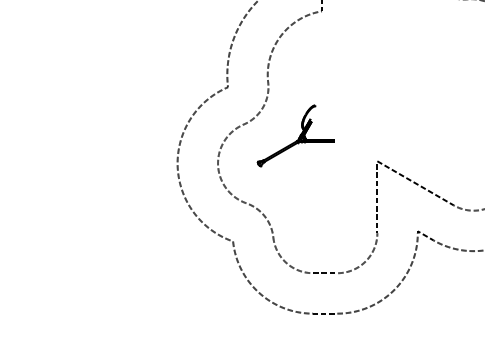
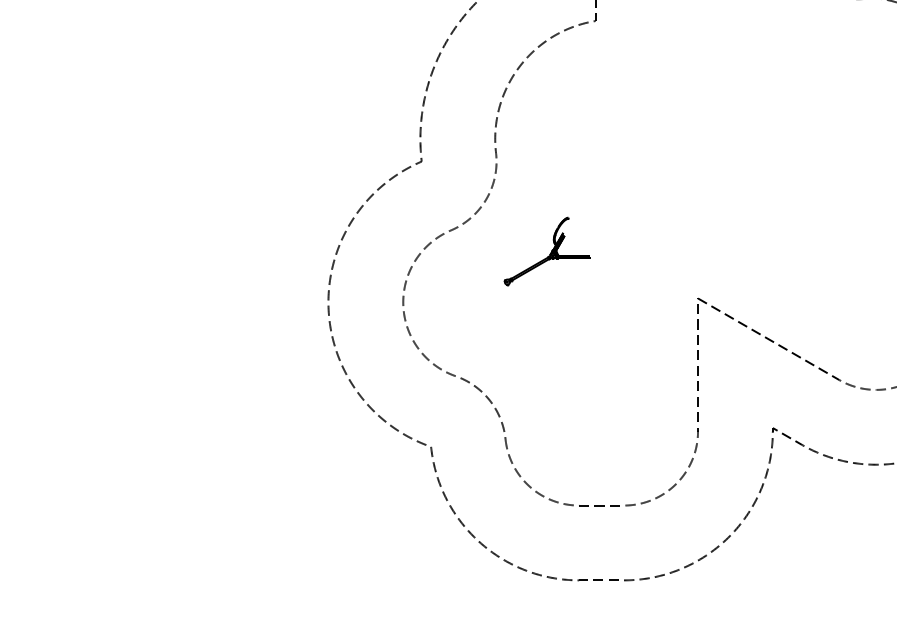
part: (295, 135) -> (546, 250), size x0.6

